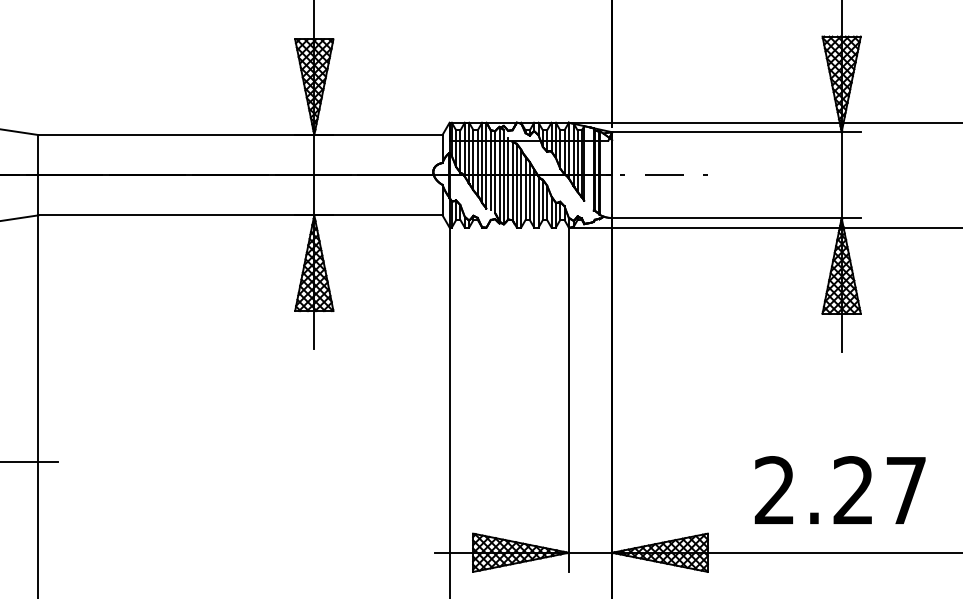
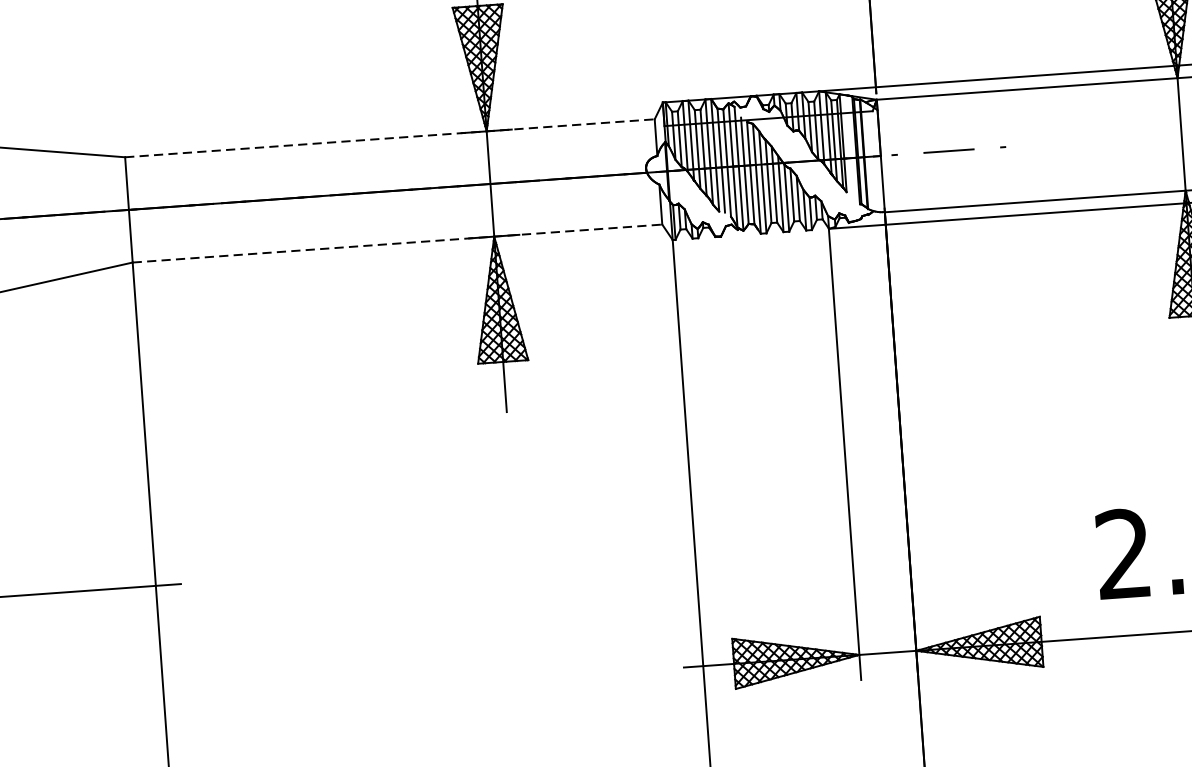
line: (240, 135) -> (389, 138), solid -> dashed
line: (240, 215) -> (397, 243), solid -> dashed

